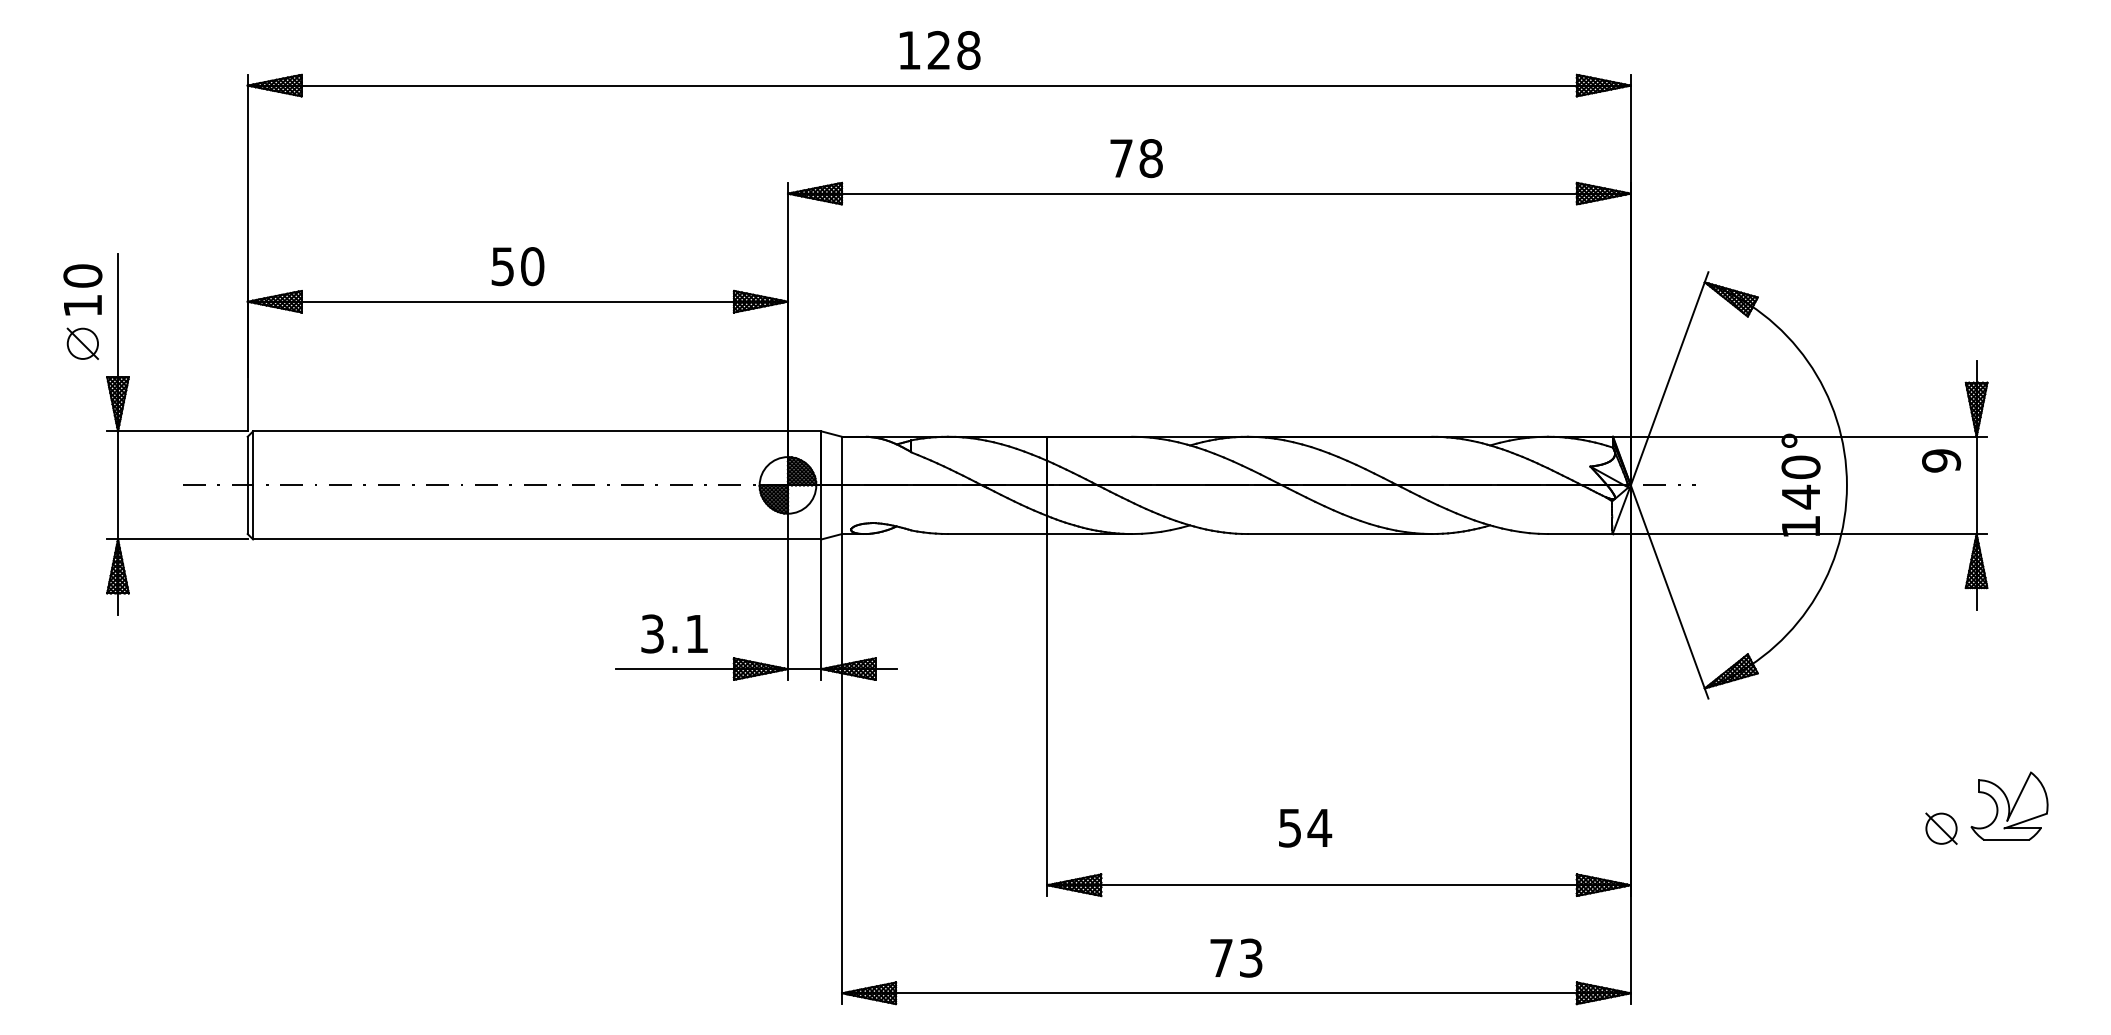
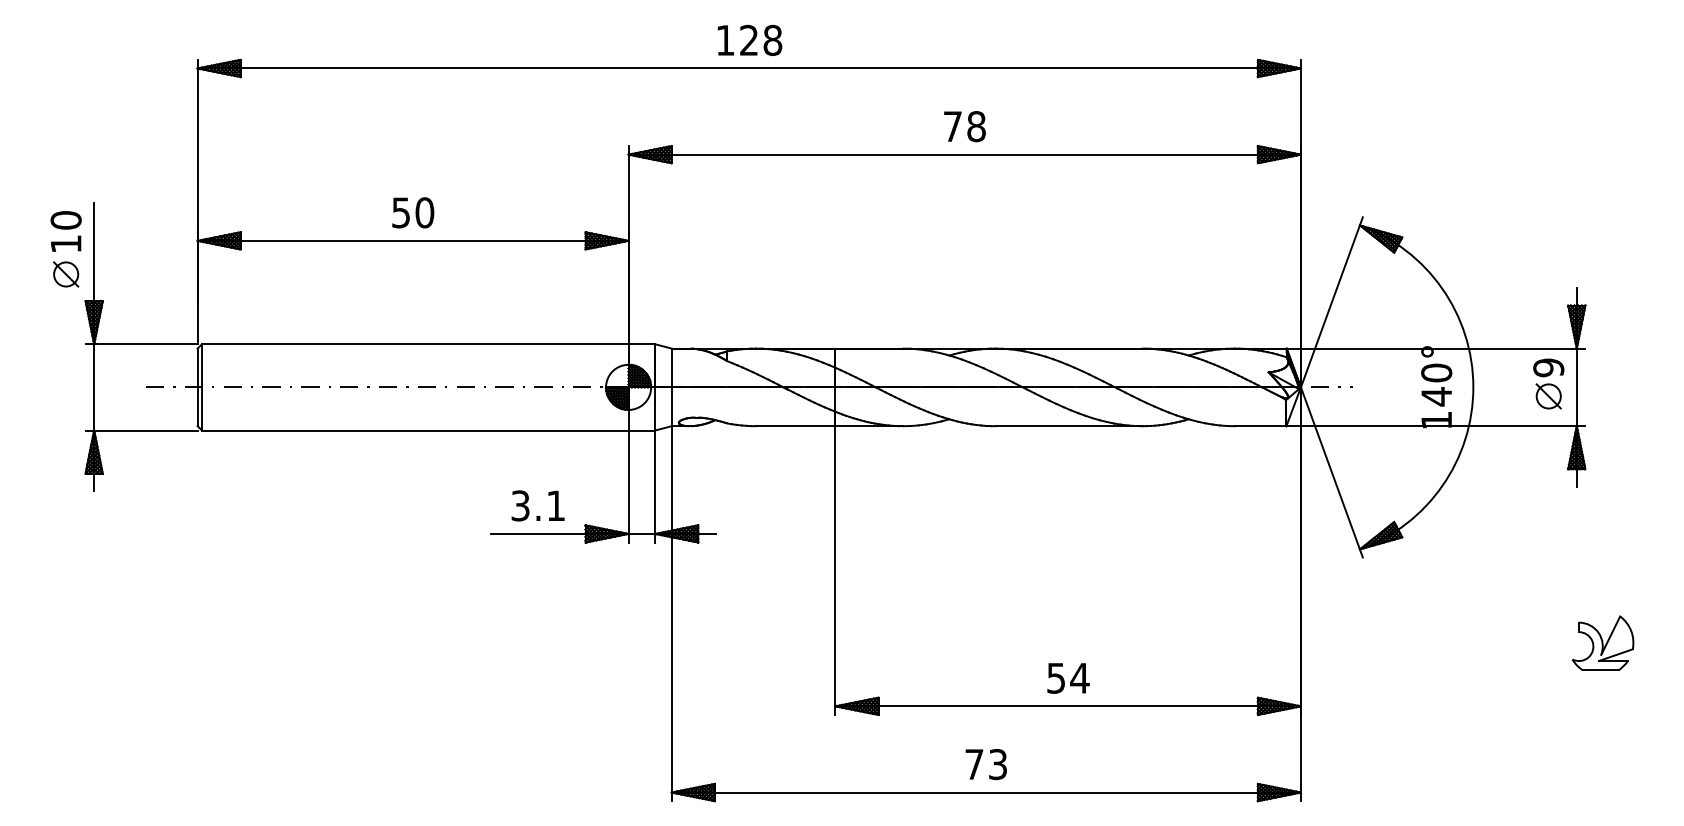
text: (1136, 158) -> (964, 126), moved
text: (1305, 828) -> (1068, 678), moved
part: (1941, 828) -> (1548, 396), moved

